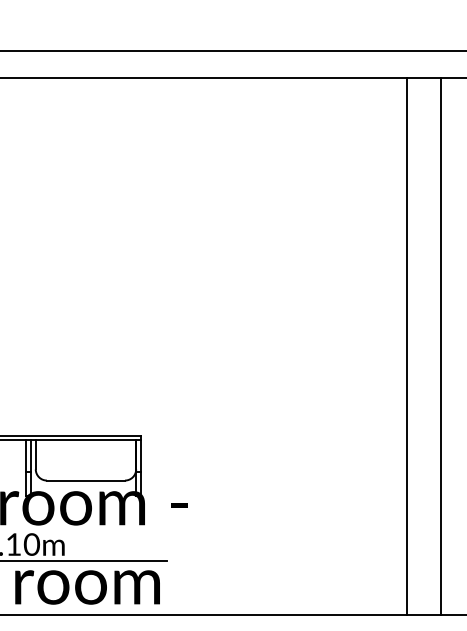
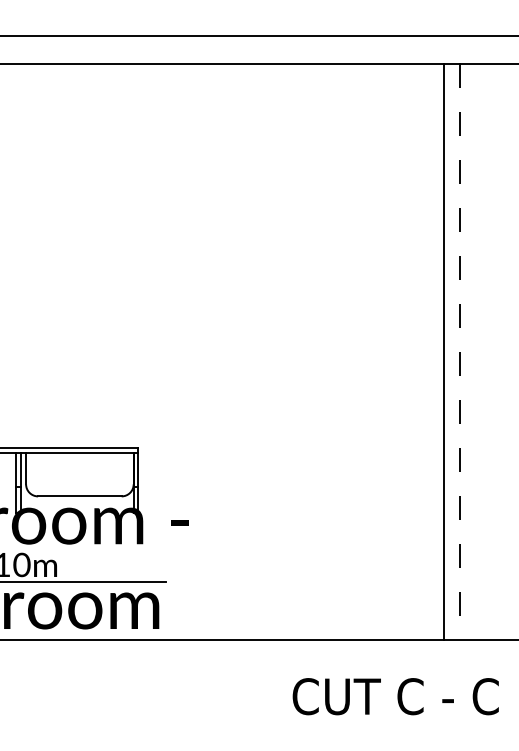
line: (407, 346) -> (444, 352), moved
line: (441, 346) -> (460, 352), solid -> dashed

